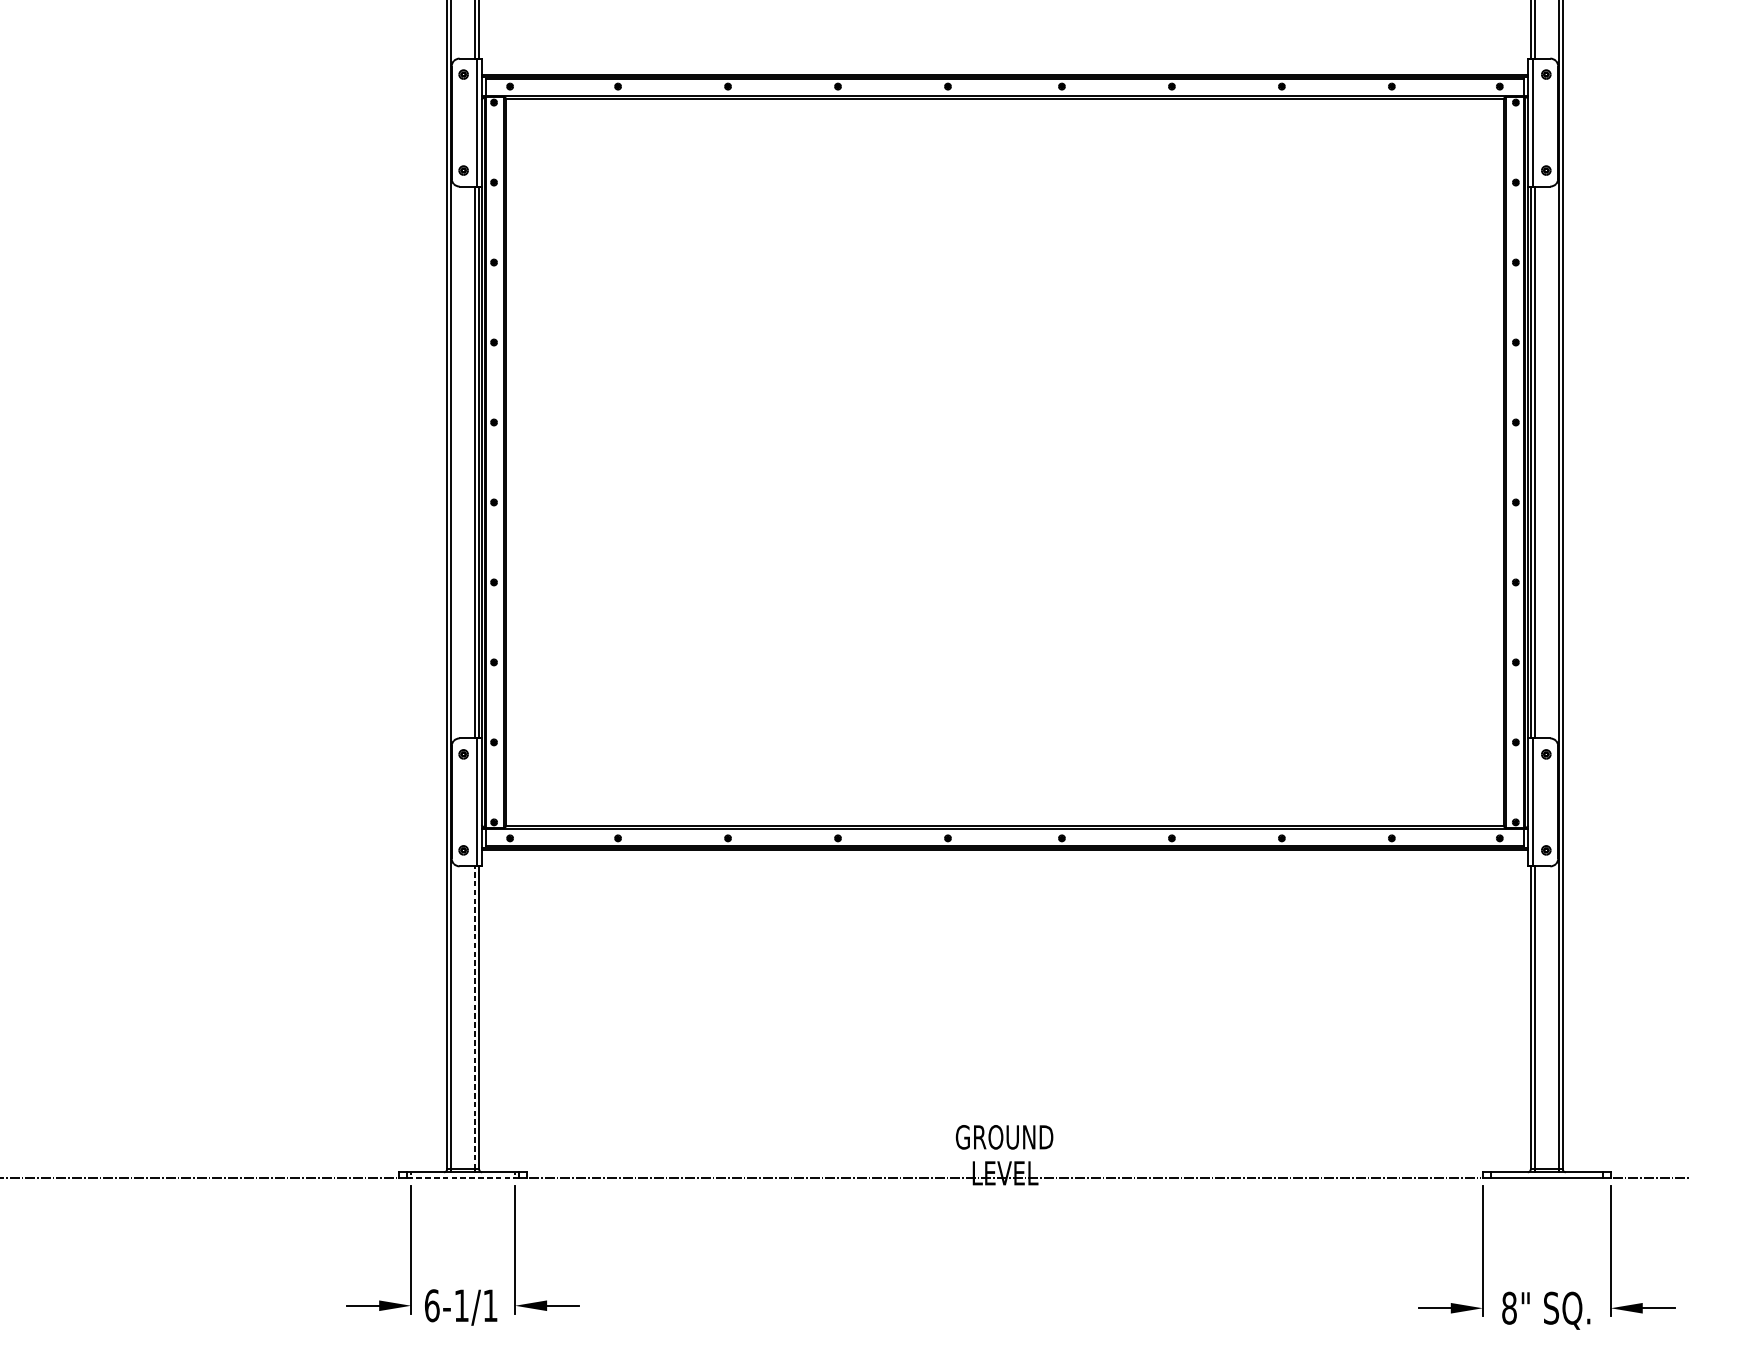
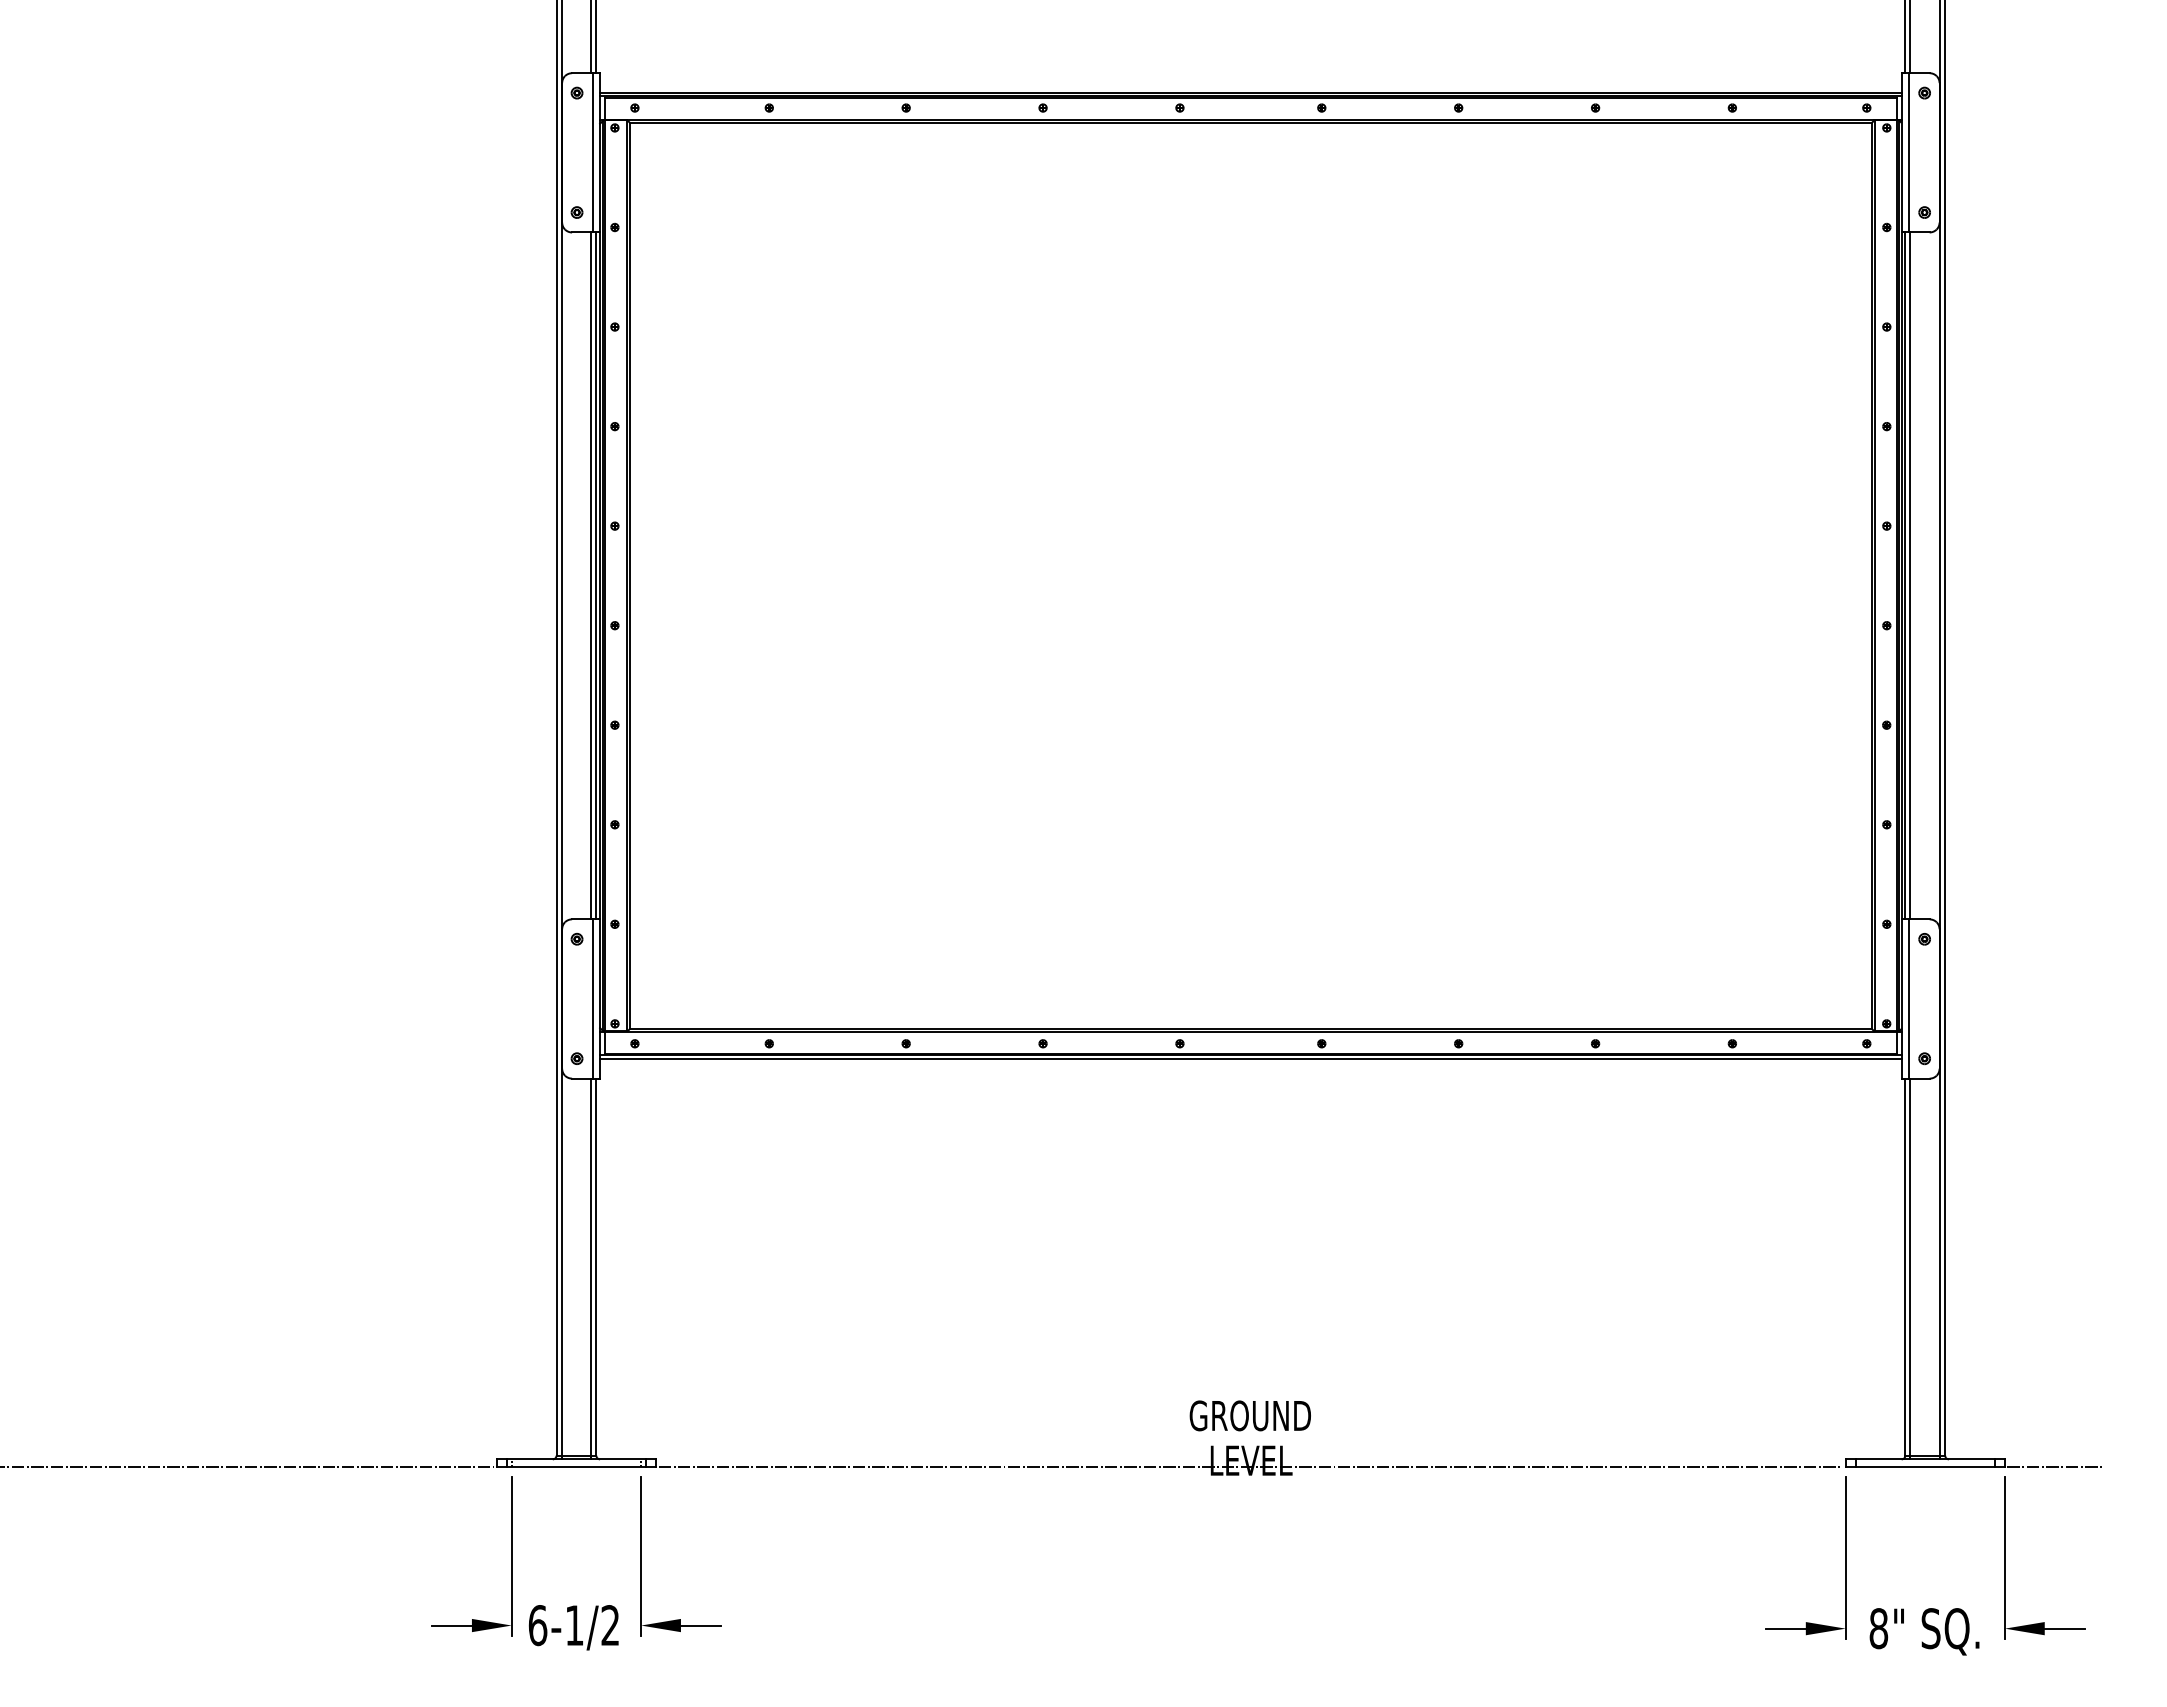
line: (475, 1018) -> (591, 1267), dashed -> solid
line: (463, 1177) -> (576, 1466), dashed -> solid
text: (489, 1305) -> (609, 1625), 6-1/1 -> 6-1/2

